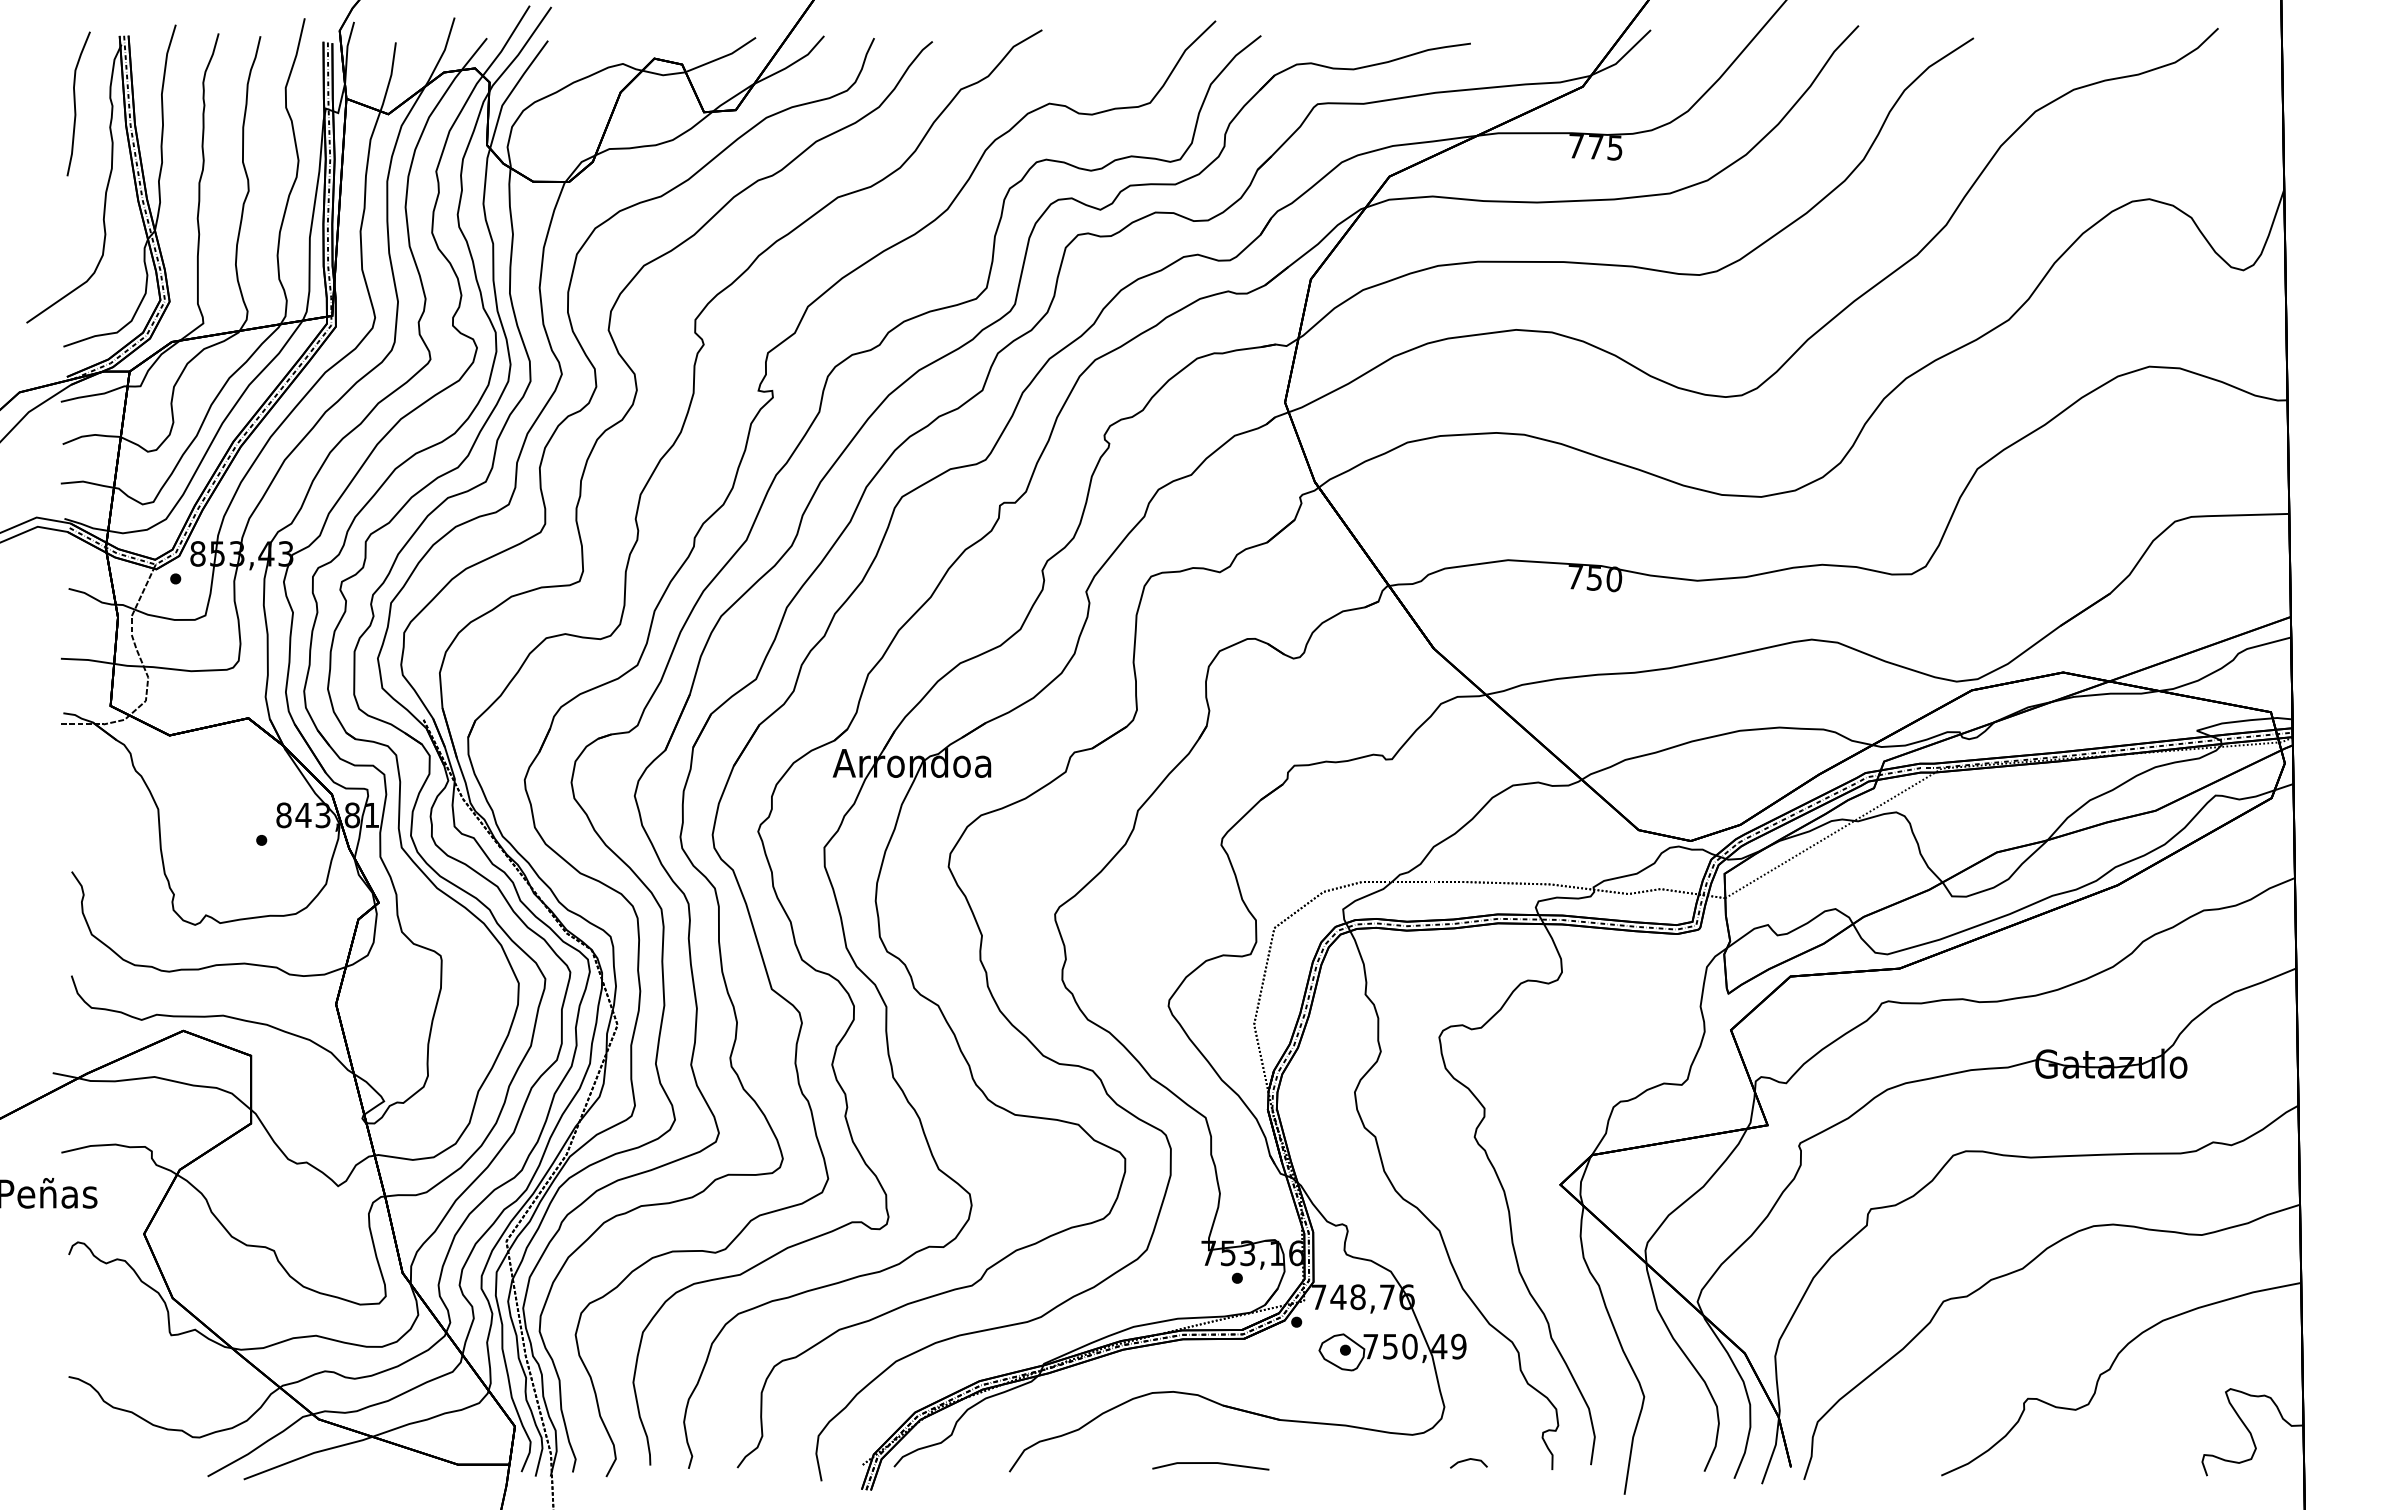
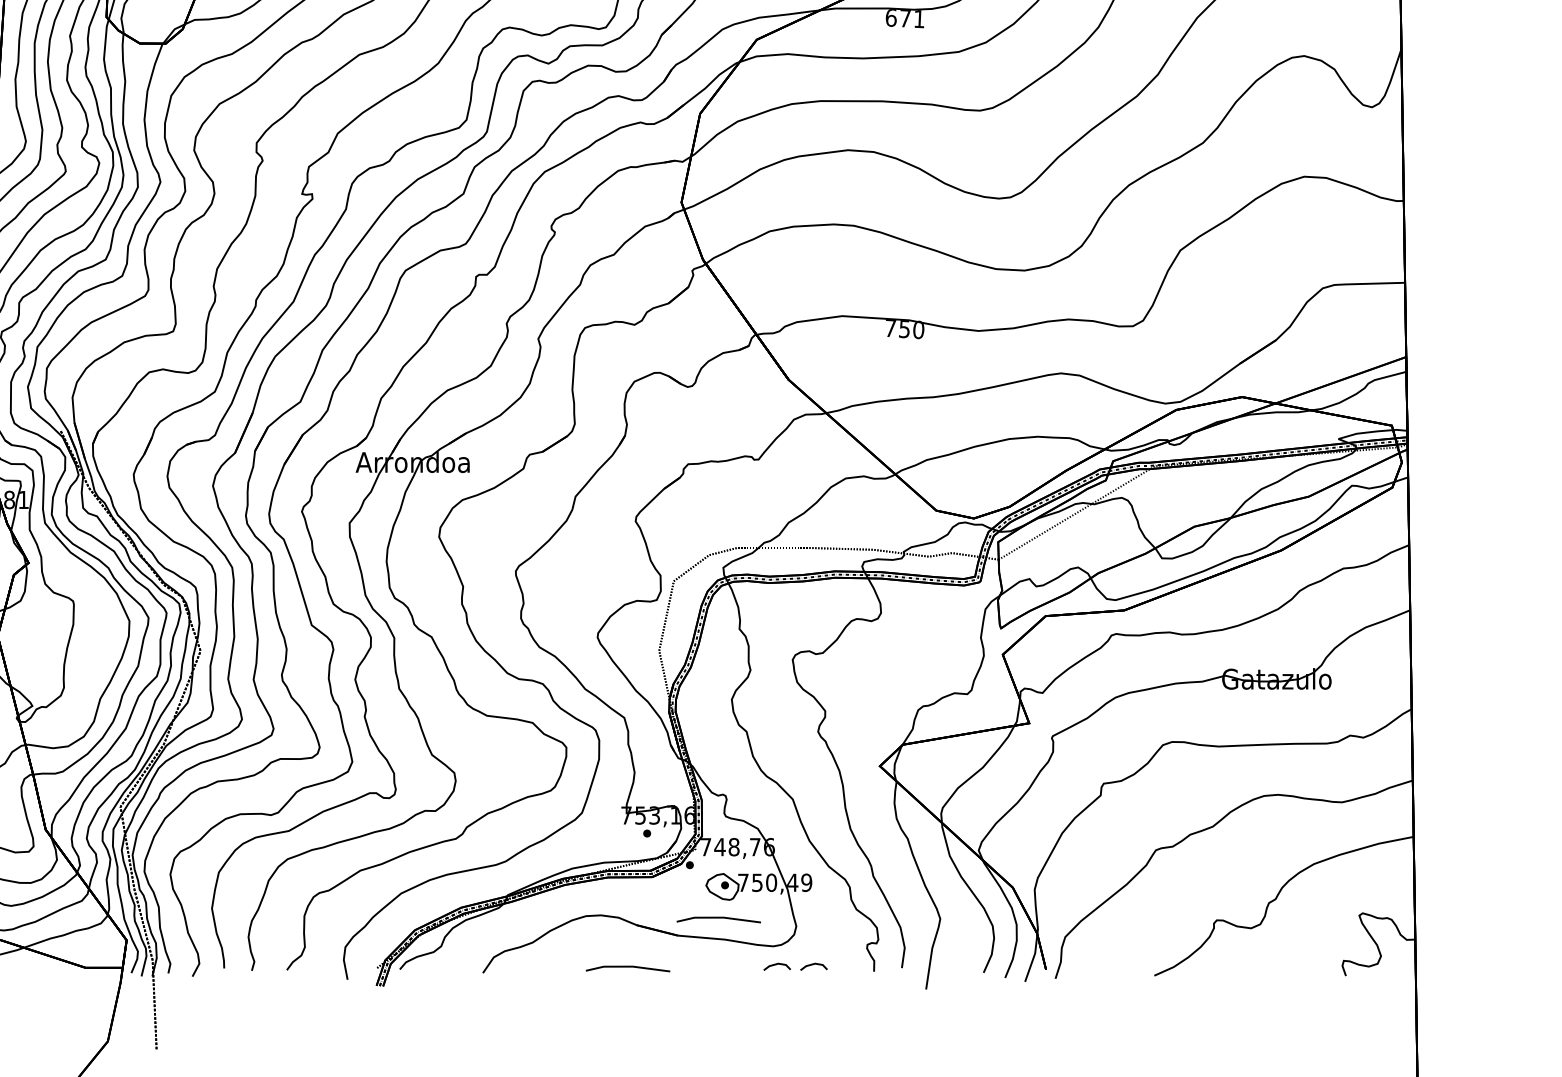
text: (1595, 147) -> (905, 18), 775 -> 671
line: (1336, 1395) -> (718, 917), added
line: (1417, 1460) -> (776, 964), added

